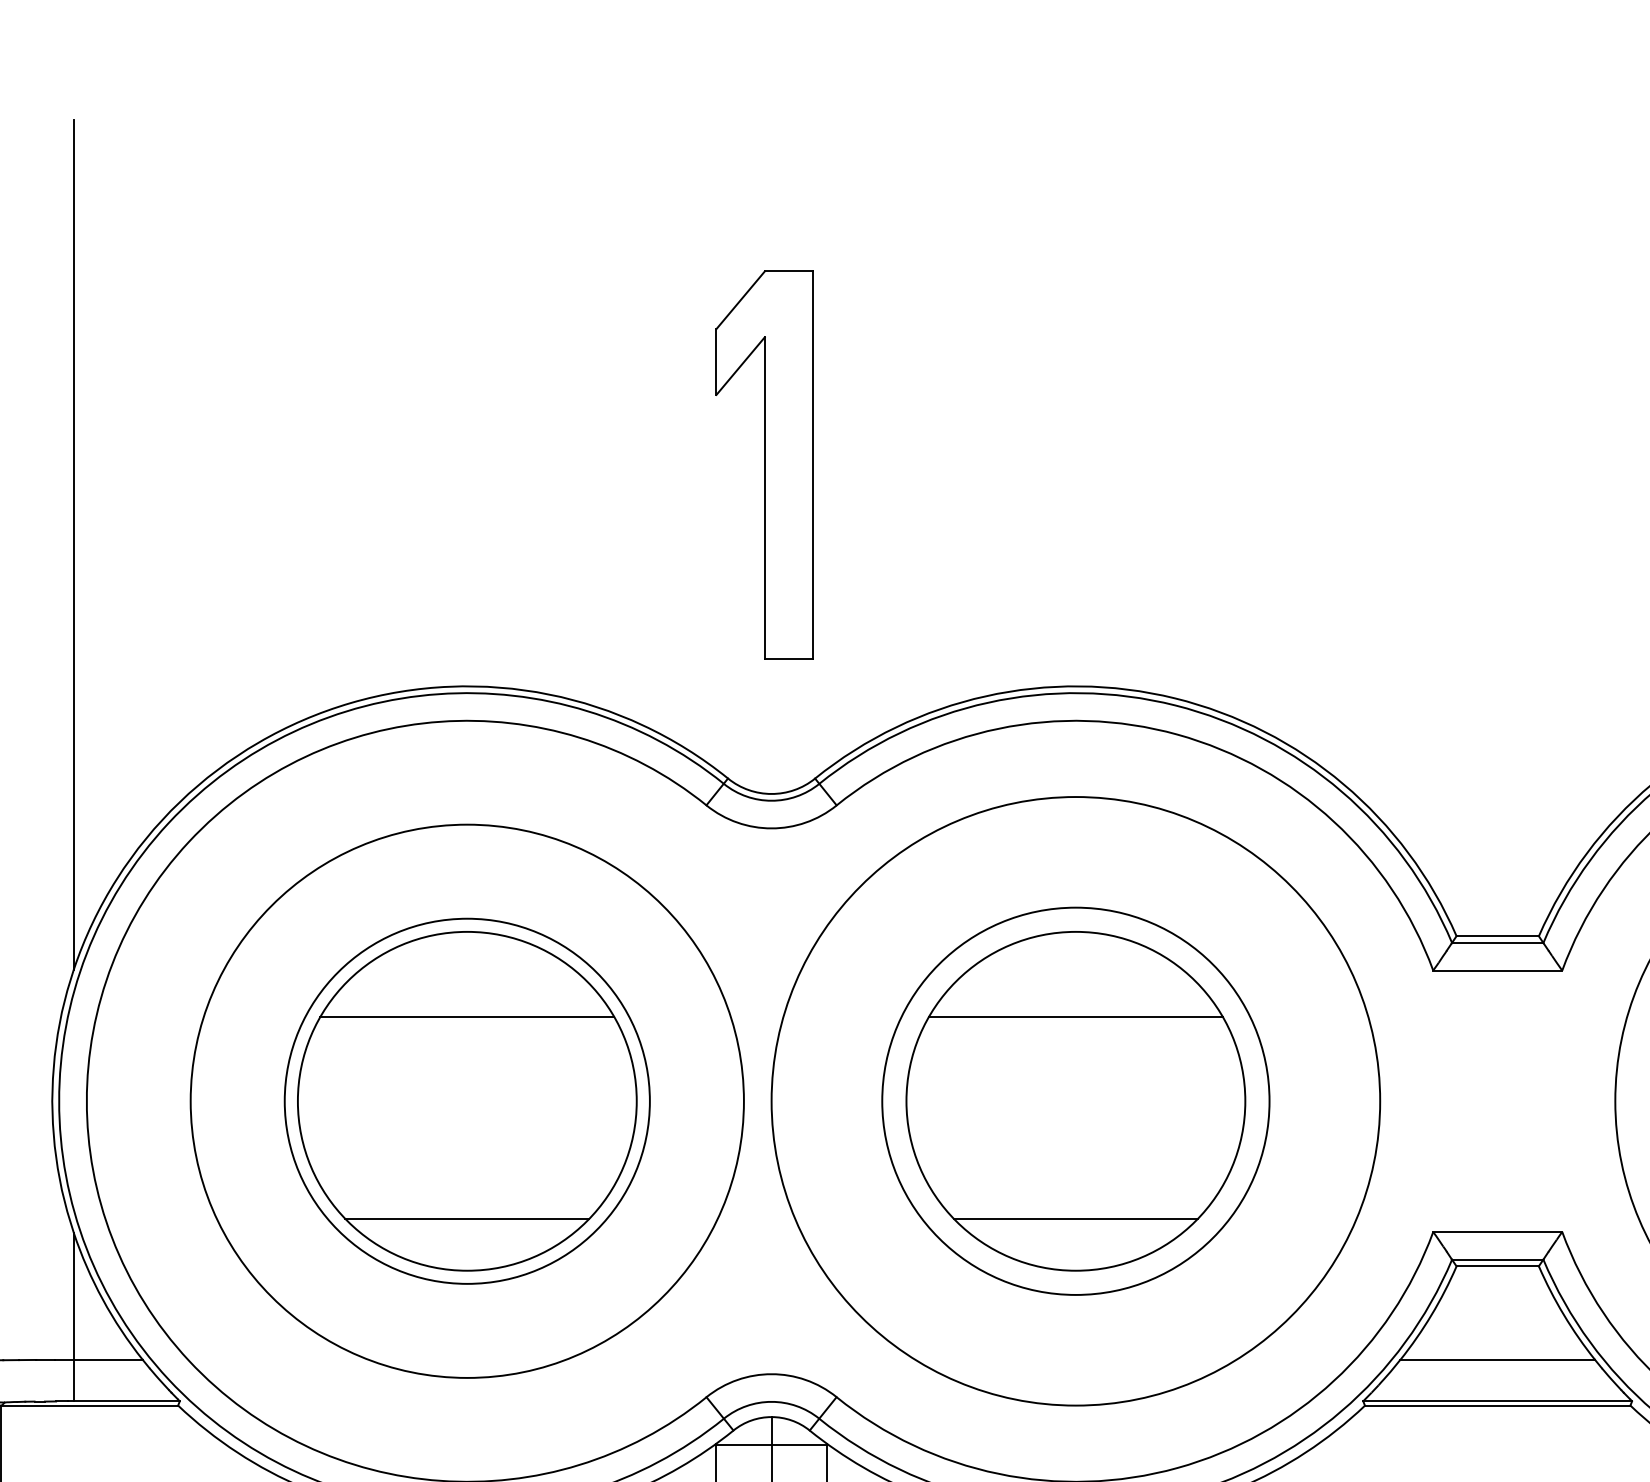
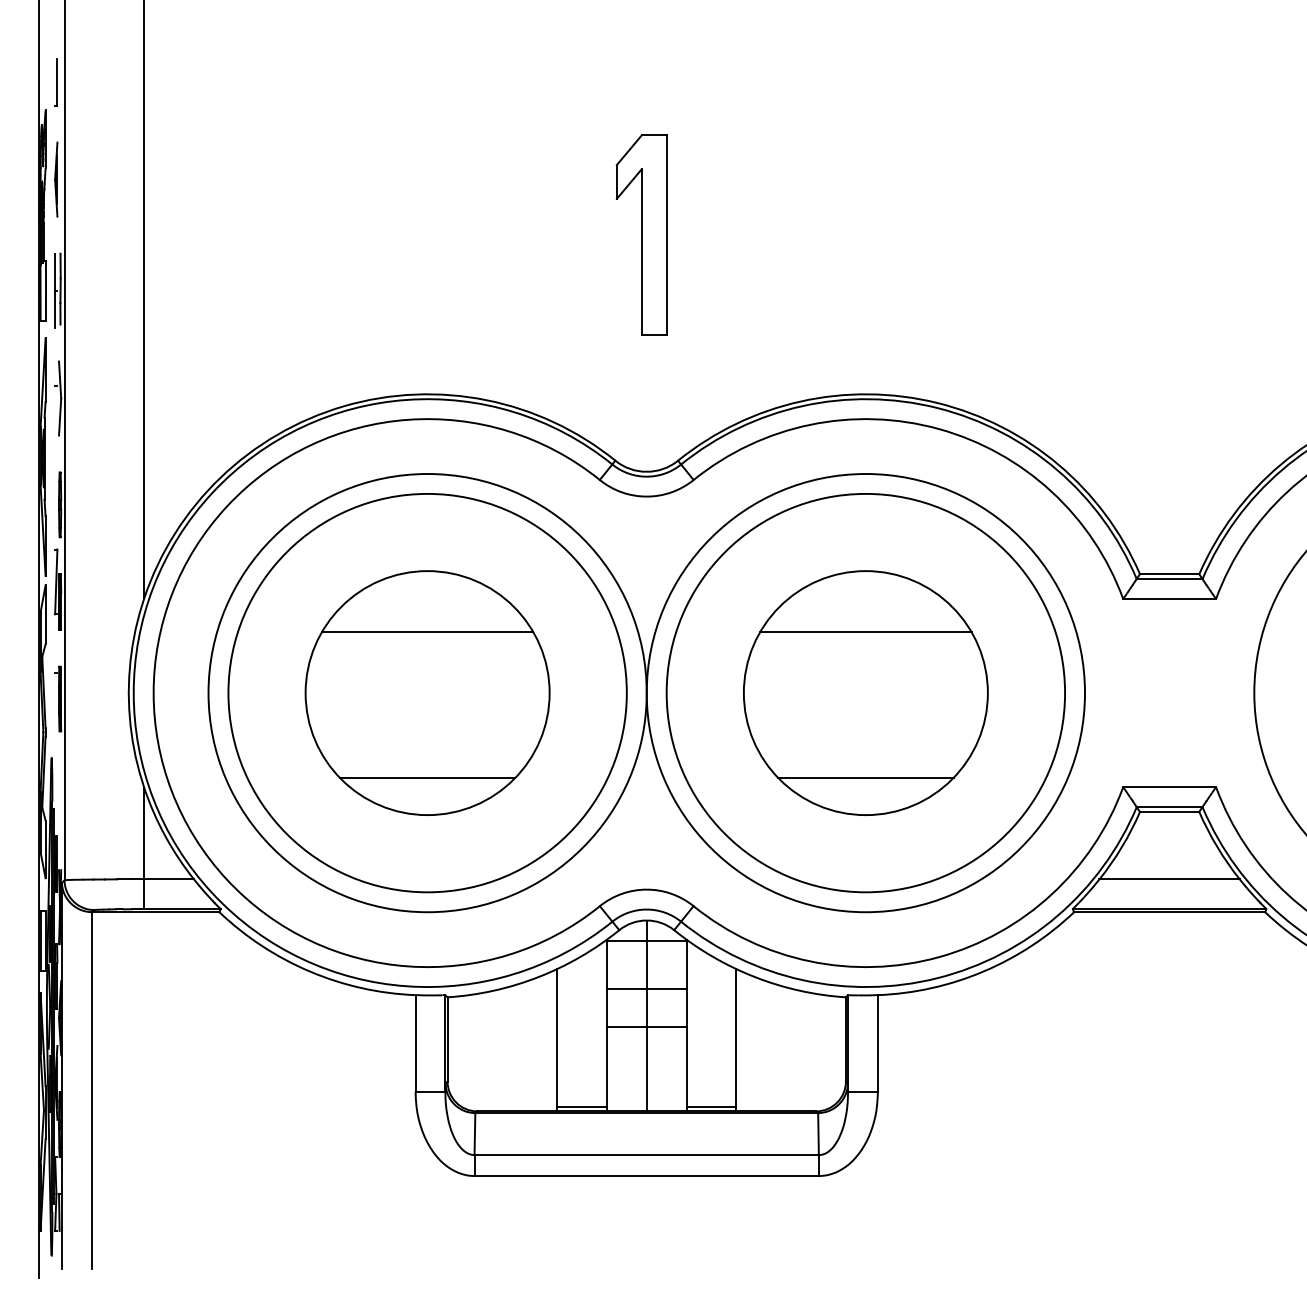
part: (764, 464) -> (641, 234), size x0.71
circle: (1075, 1100) -> (865, 692), size x1.43
circle: (467, 1101) -> (427, 693), size x1.67

